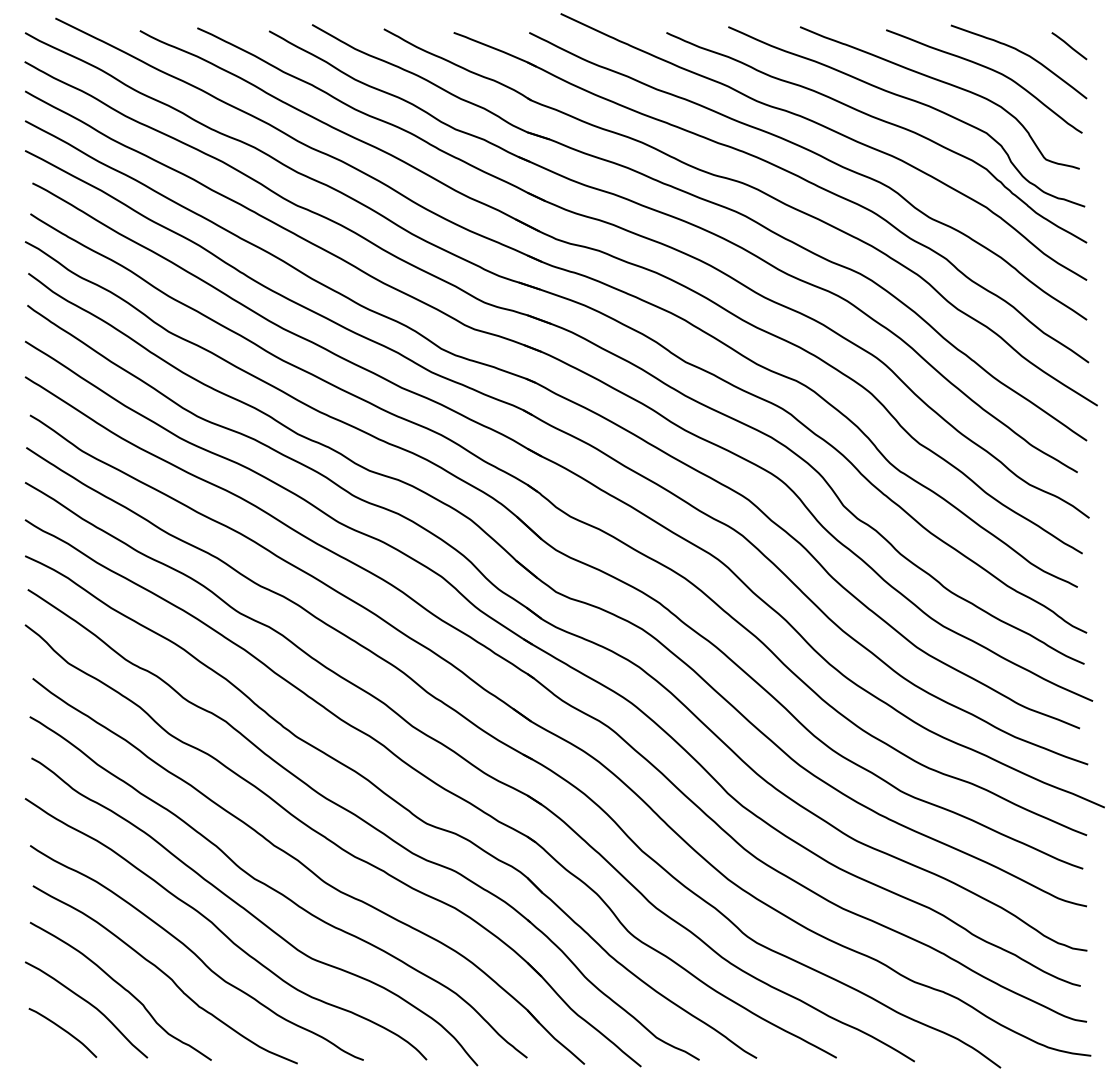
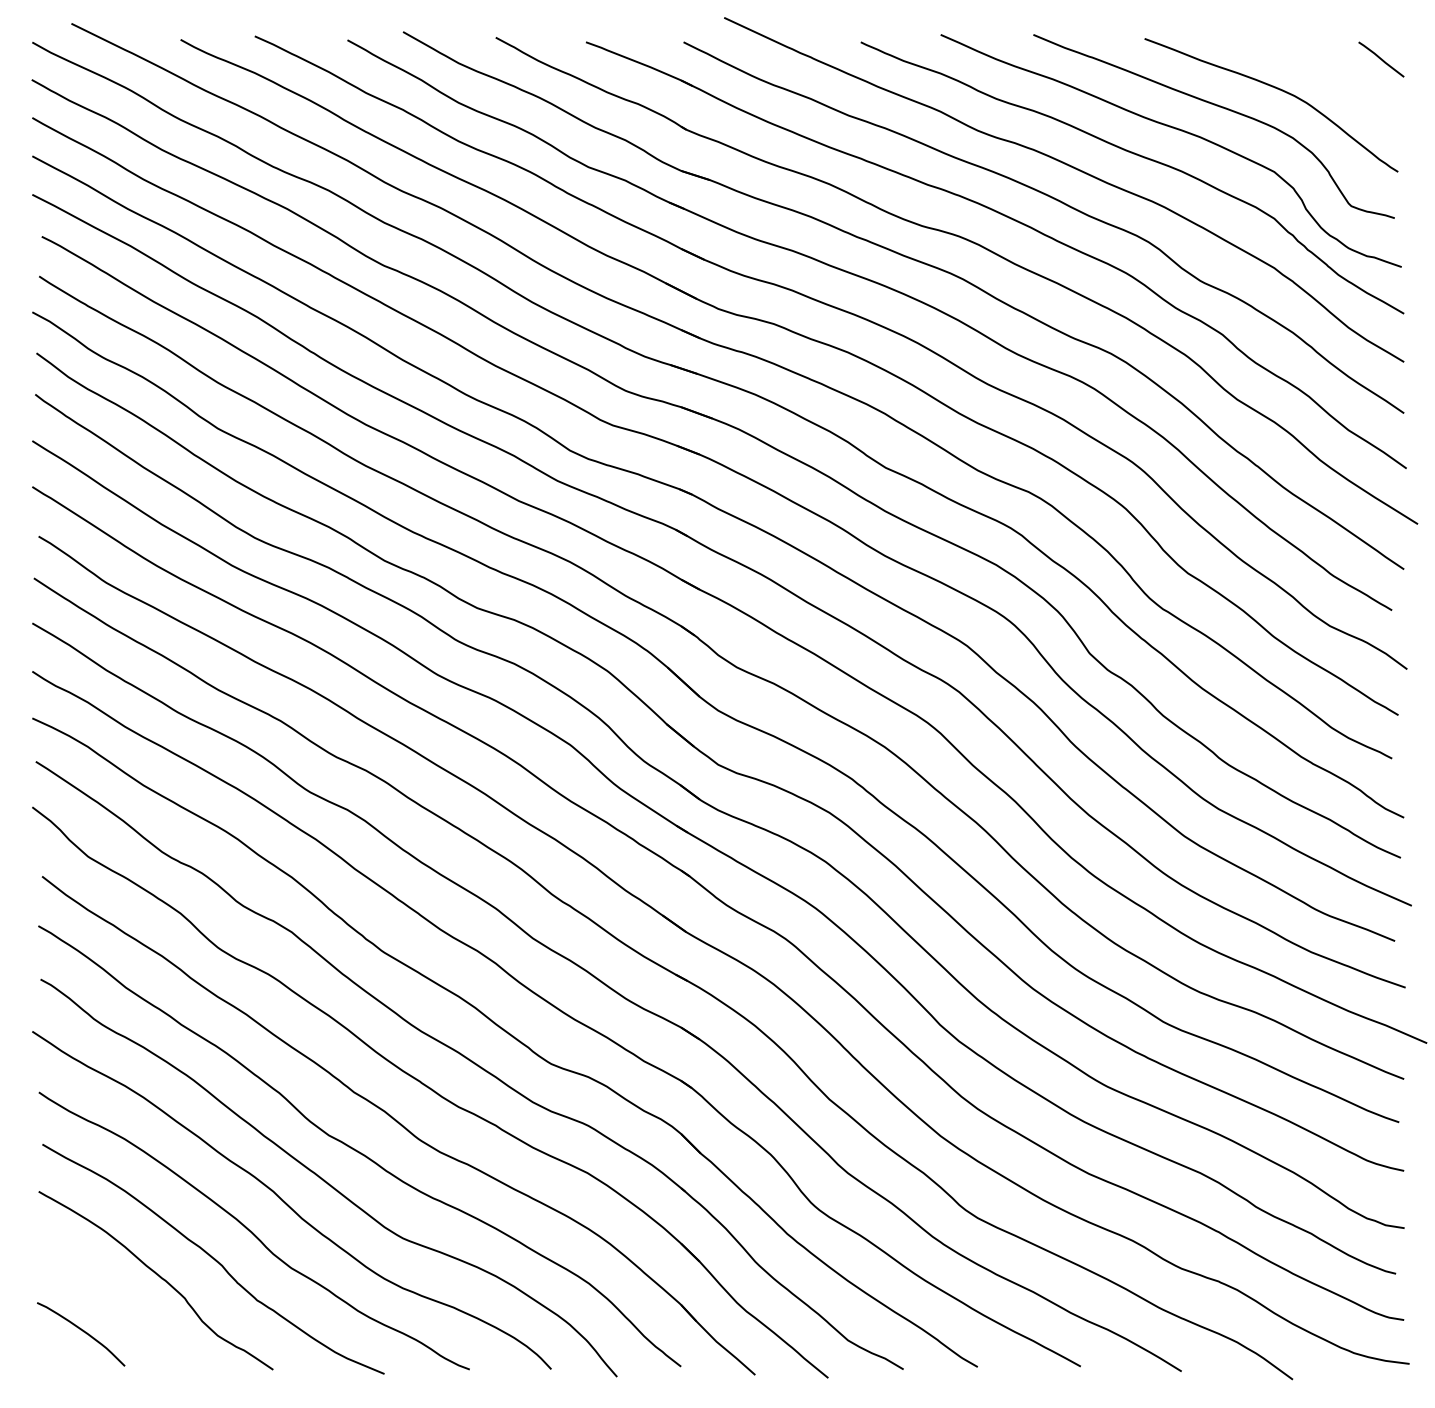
curve: (1023, 53) -> (1321, 69), removed
curve: (90, 1005) -> (116, 1298), removed

